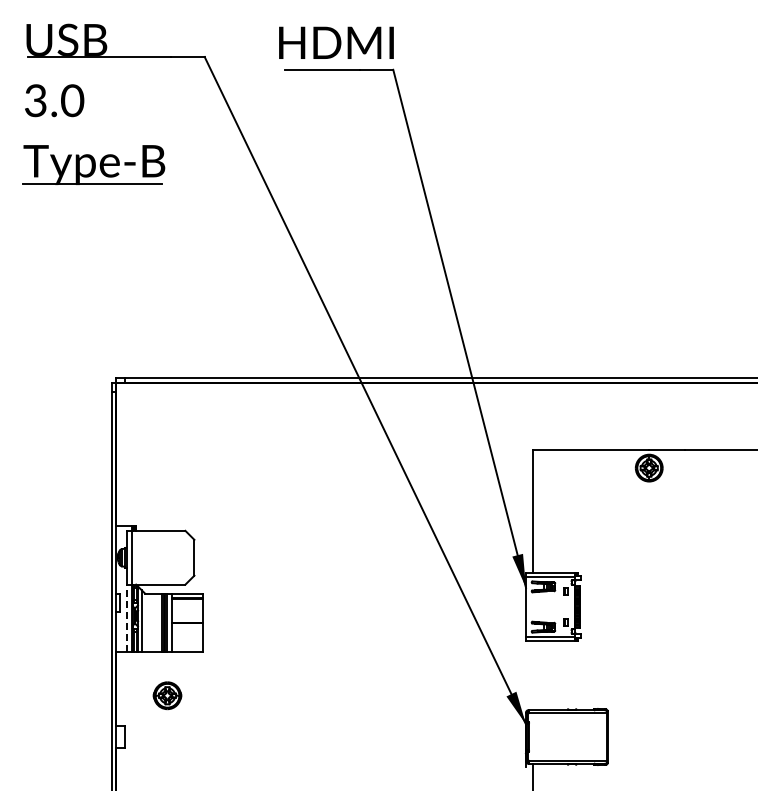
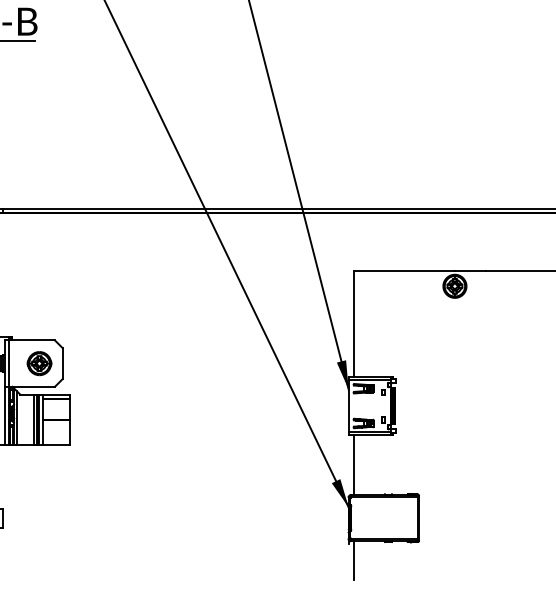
line: (127, 618) -> (5, 416), dashed -> solid
line: (532, 675) -> (354, 465), added
part: (167, 695) -> (39, 363), moved

